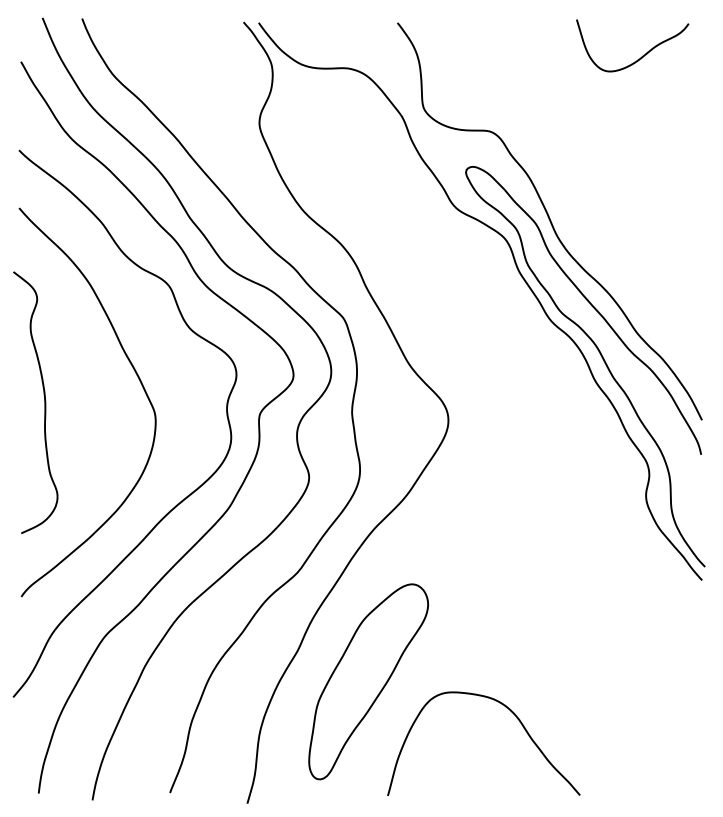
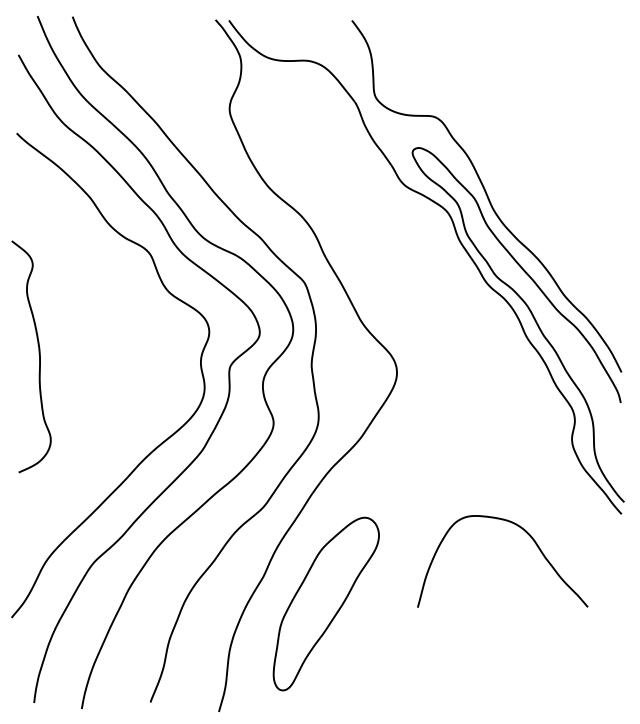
curve: (642, 55) -> (568, 49), removed
curve: (137, 377) -> (121, 334), removed
curve: (516, 718) -> (531, 539), moved

